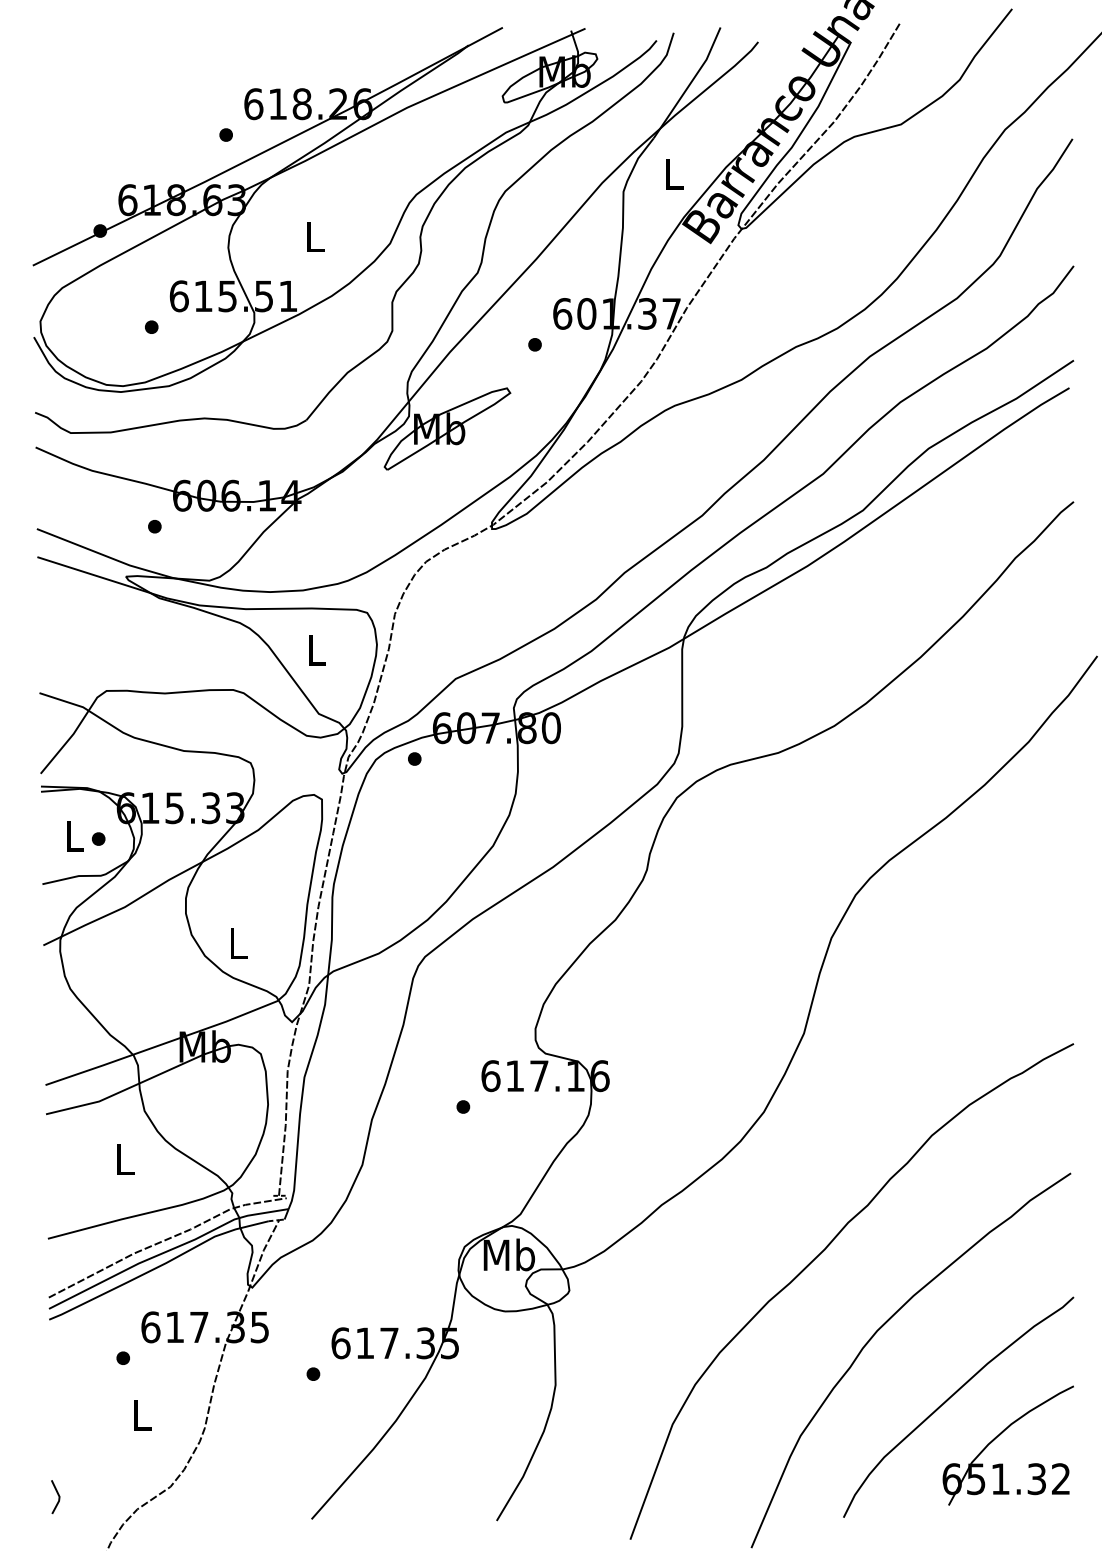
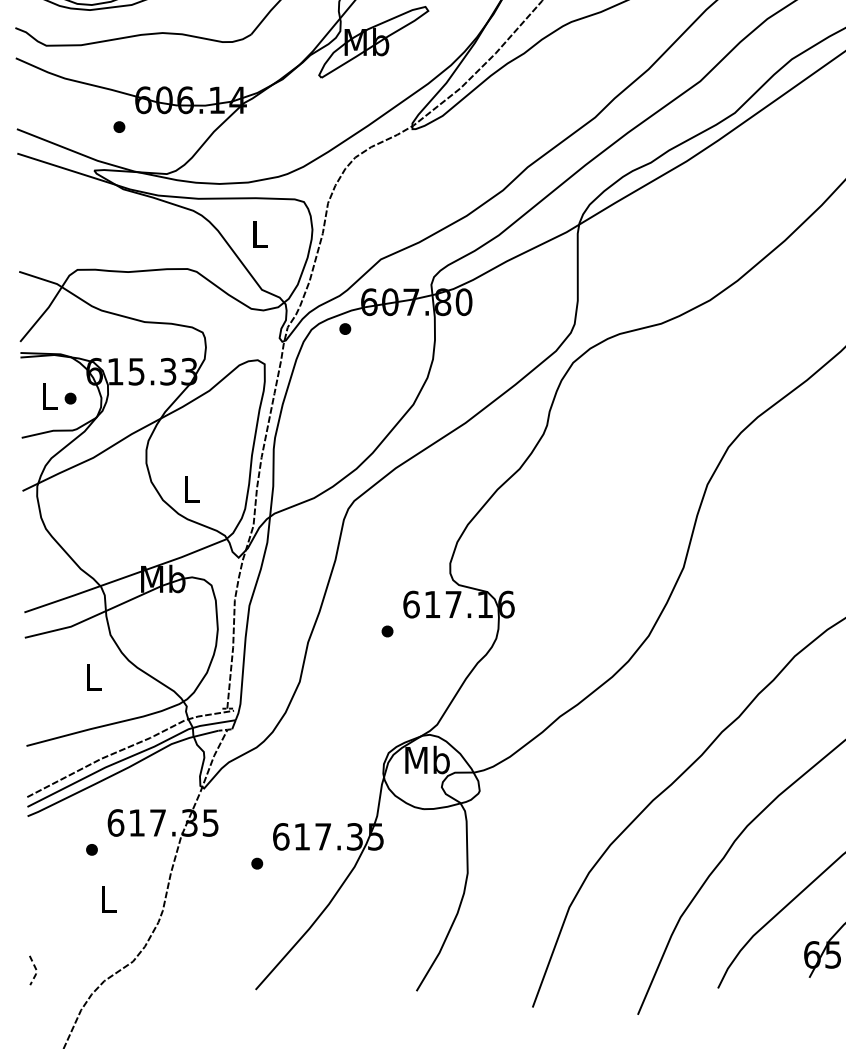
line: (59, 1497) -> (36, 970), solid -> dashed

